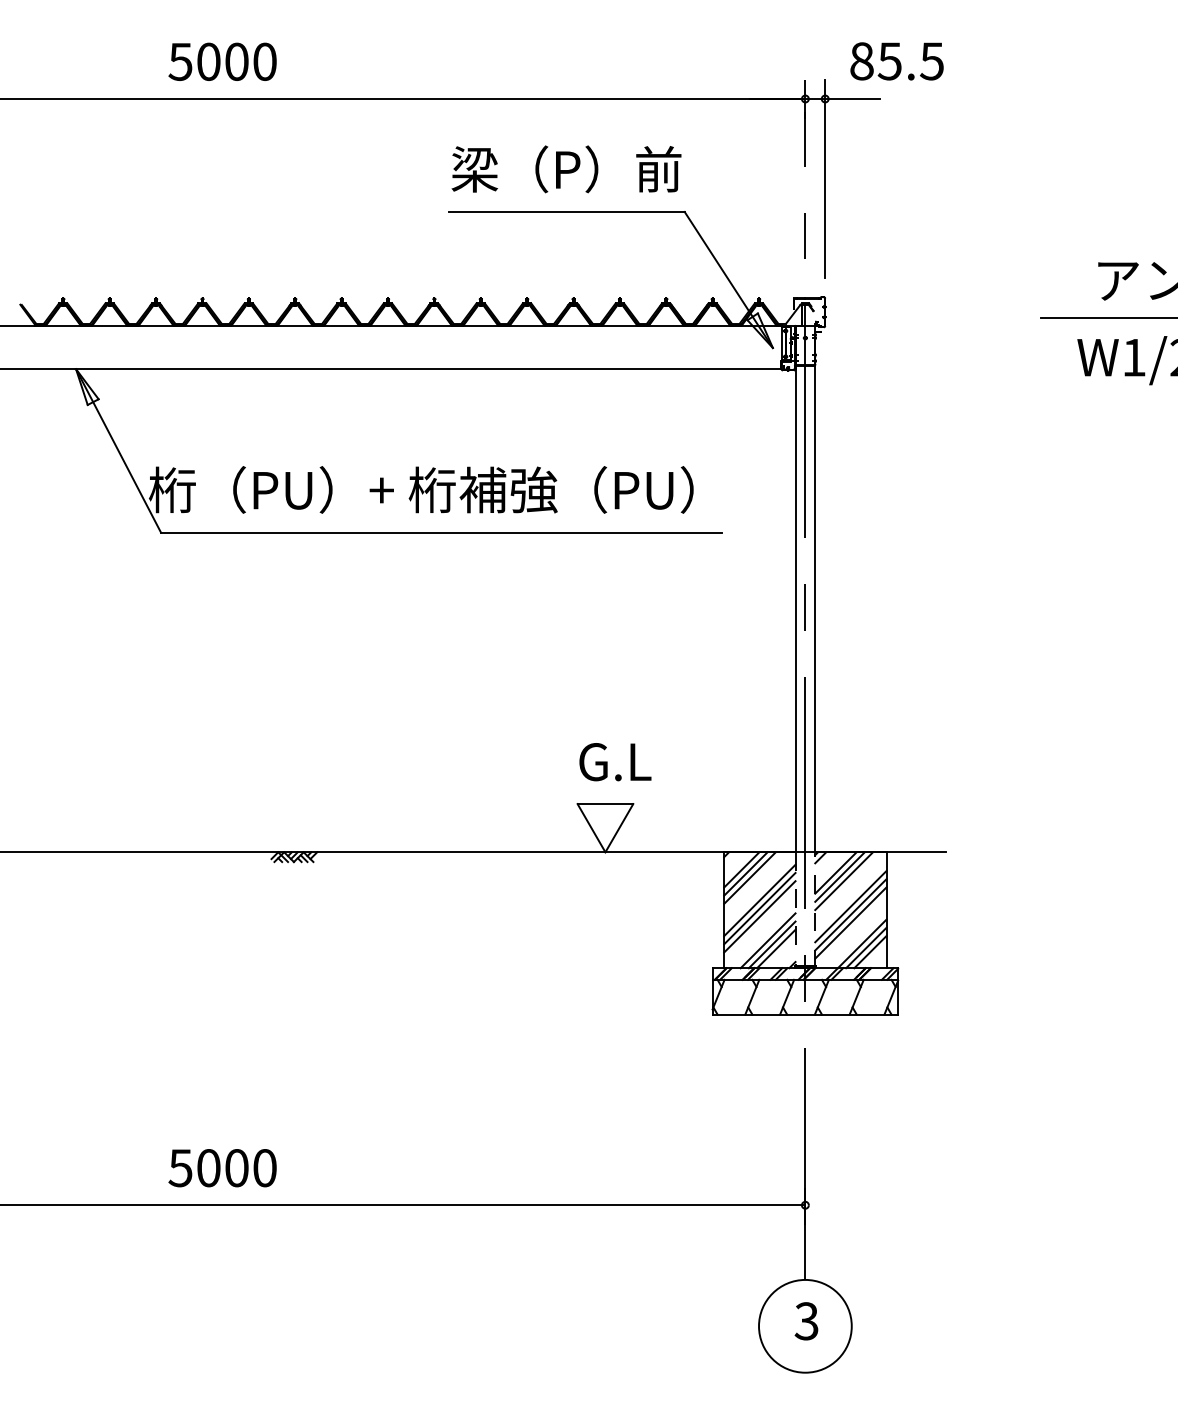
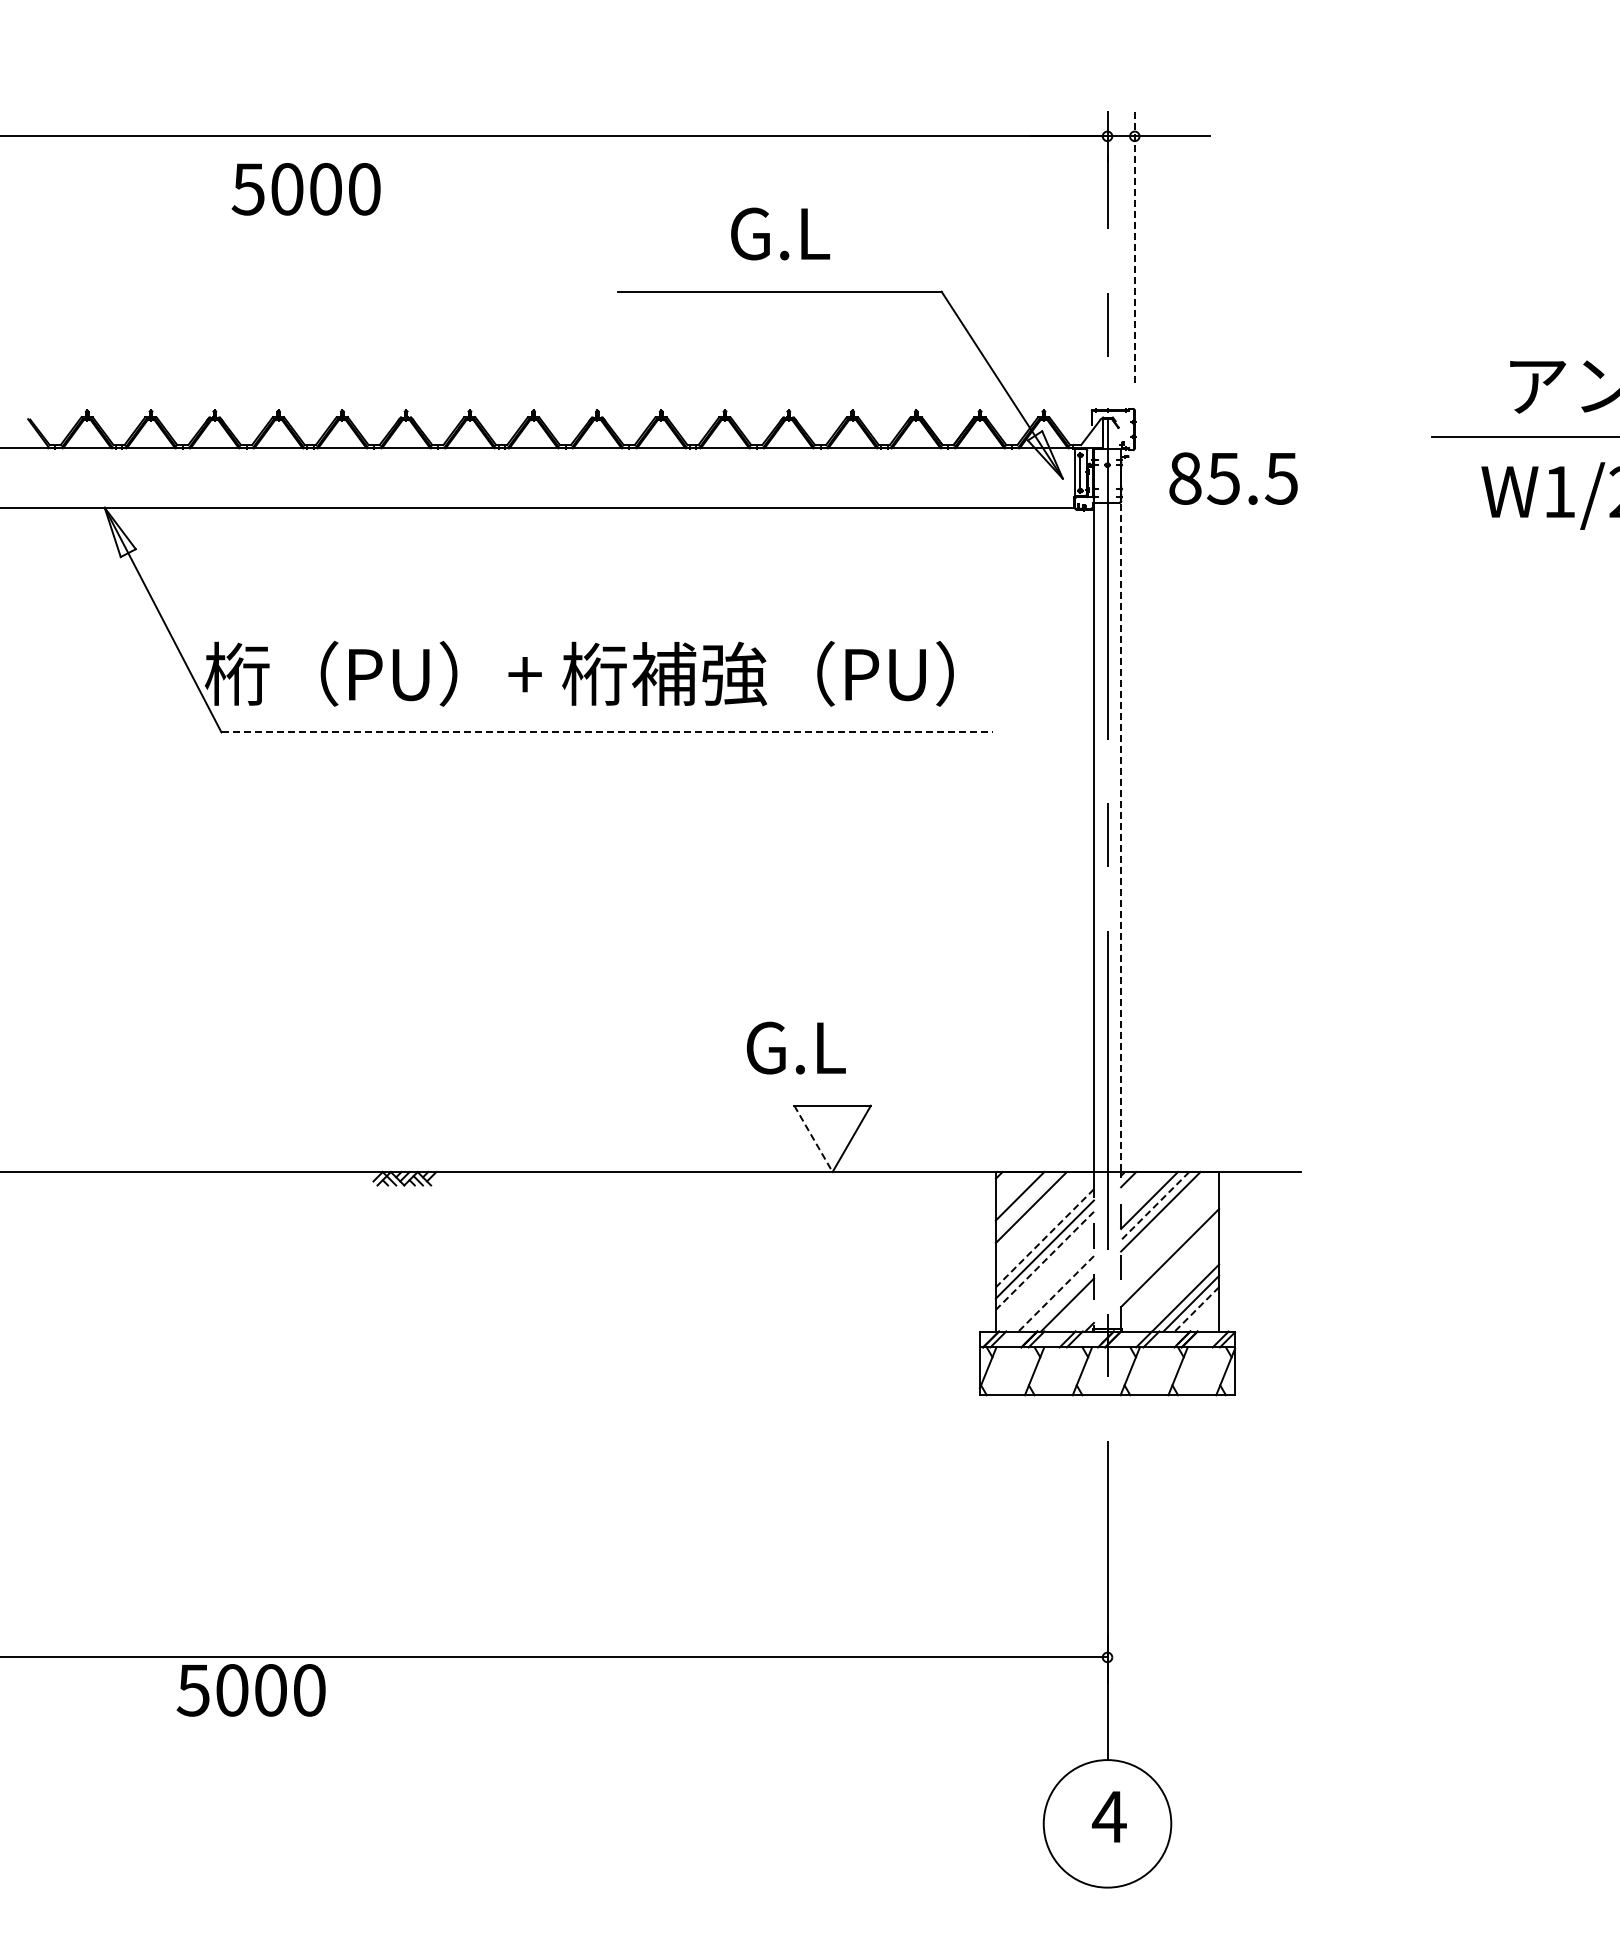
text: (897, 61) -> (1233, 478), moved
text: (222, 62) -> (305, 189), moved
text: (566, 168) -> (779, 232), 梁（P）前 -> G.L
line: (825, 179) -> (1134, 246), solid -> dashed
line: (441, 532) -> (607, 732), solid -> dashed
line: (815, 589) -> (1121, 810), solid -> dashed
text: (615, 761) -> (796, 1047), moved
line: (591, 828) -> (813, 1139), solid -> dashed
line: (745, 873) -> (1025, 1201), removed
line: (839, 877) -> (1154, 1206), solid -> dashed
line: (759, 900) -> (1044, 1238), solid -> dashed
line: (851, 906) -> (1170, 1246), removed
line: (759, 917) -> (1044, 1261), solid -> dashed
line: (851, 923) -> (1170, 1269), removed
line: (767, 941) -> (1055, 1294), solid -> dashed
line: (771, 944) -> (1061, 1299), removed
line: (870, 952) -> (1196, 1309), solid -> dashed
text: (222, 1168) -> (250, 1690), moved
text: (806, 1320) -> (1108, 1816), 3 -> 4

